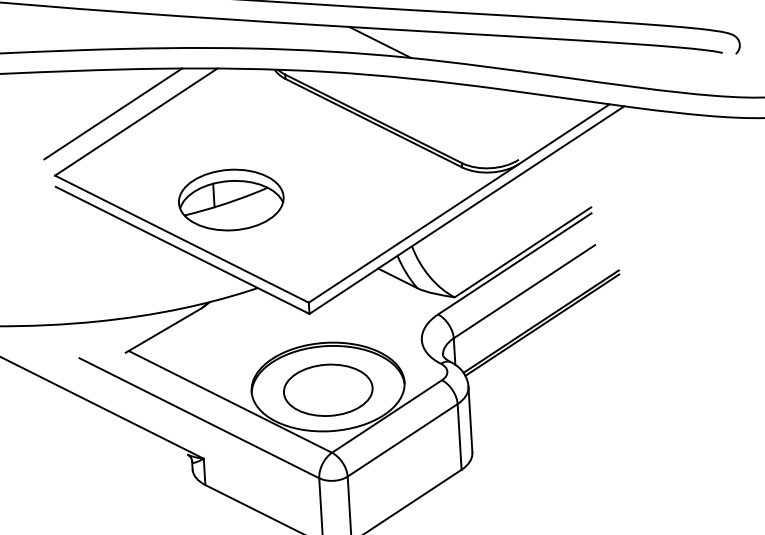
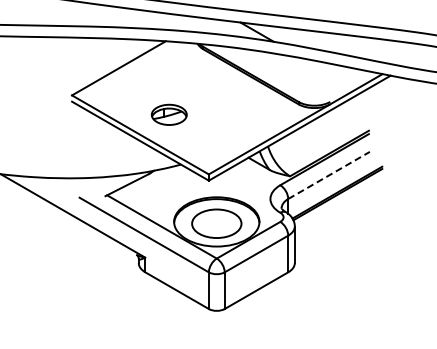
line: (113, 114) -> (106, 63), removed
part: (231, 199) -> (169, 114), size x0.6
line: (525, 291) -> (329, 175), solid -> dashed

